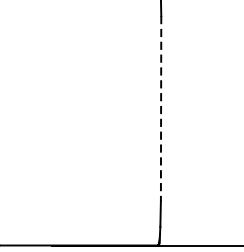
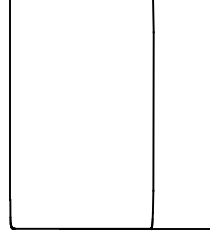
line: (161, 109) -> (153, 112), dashed -> solid

